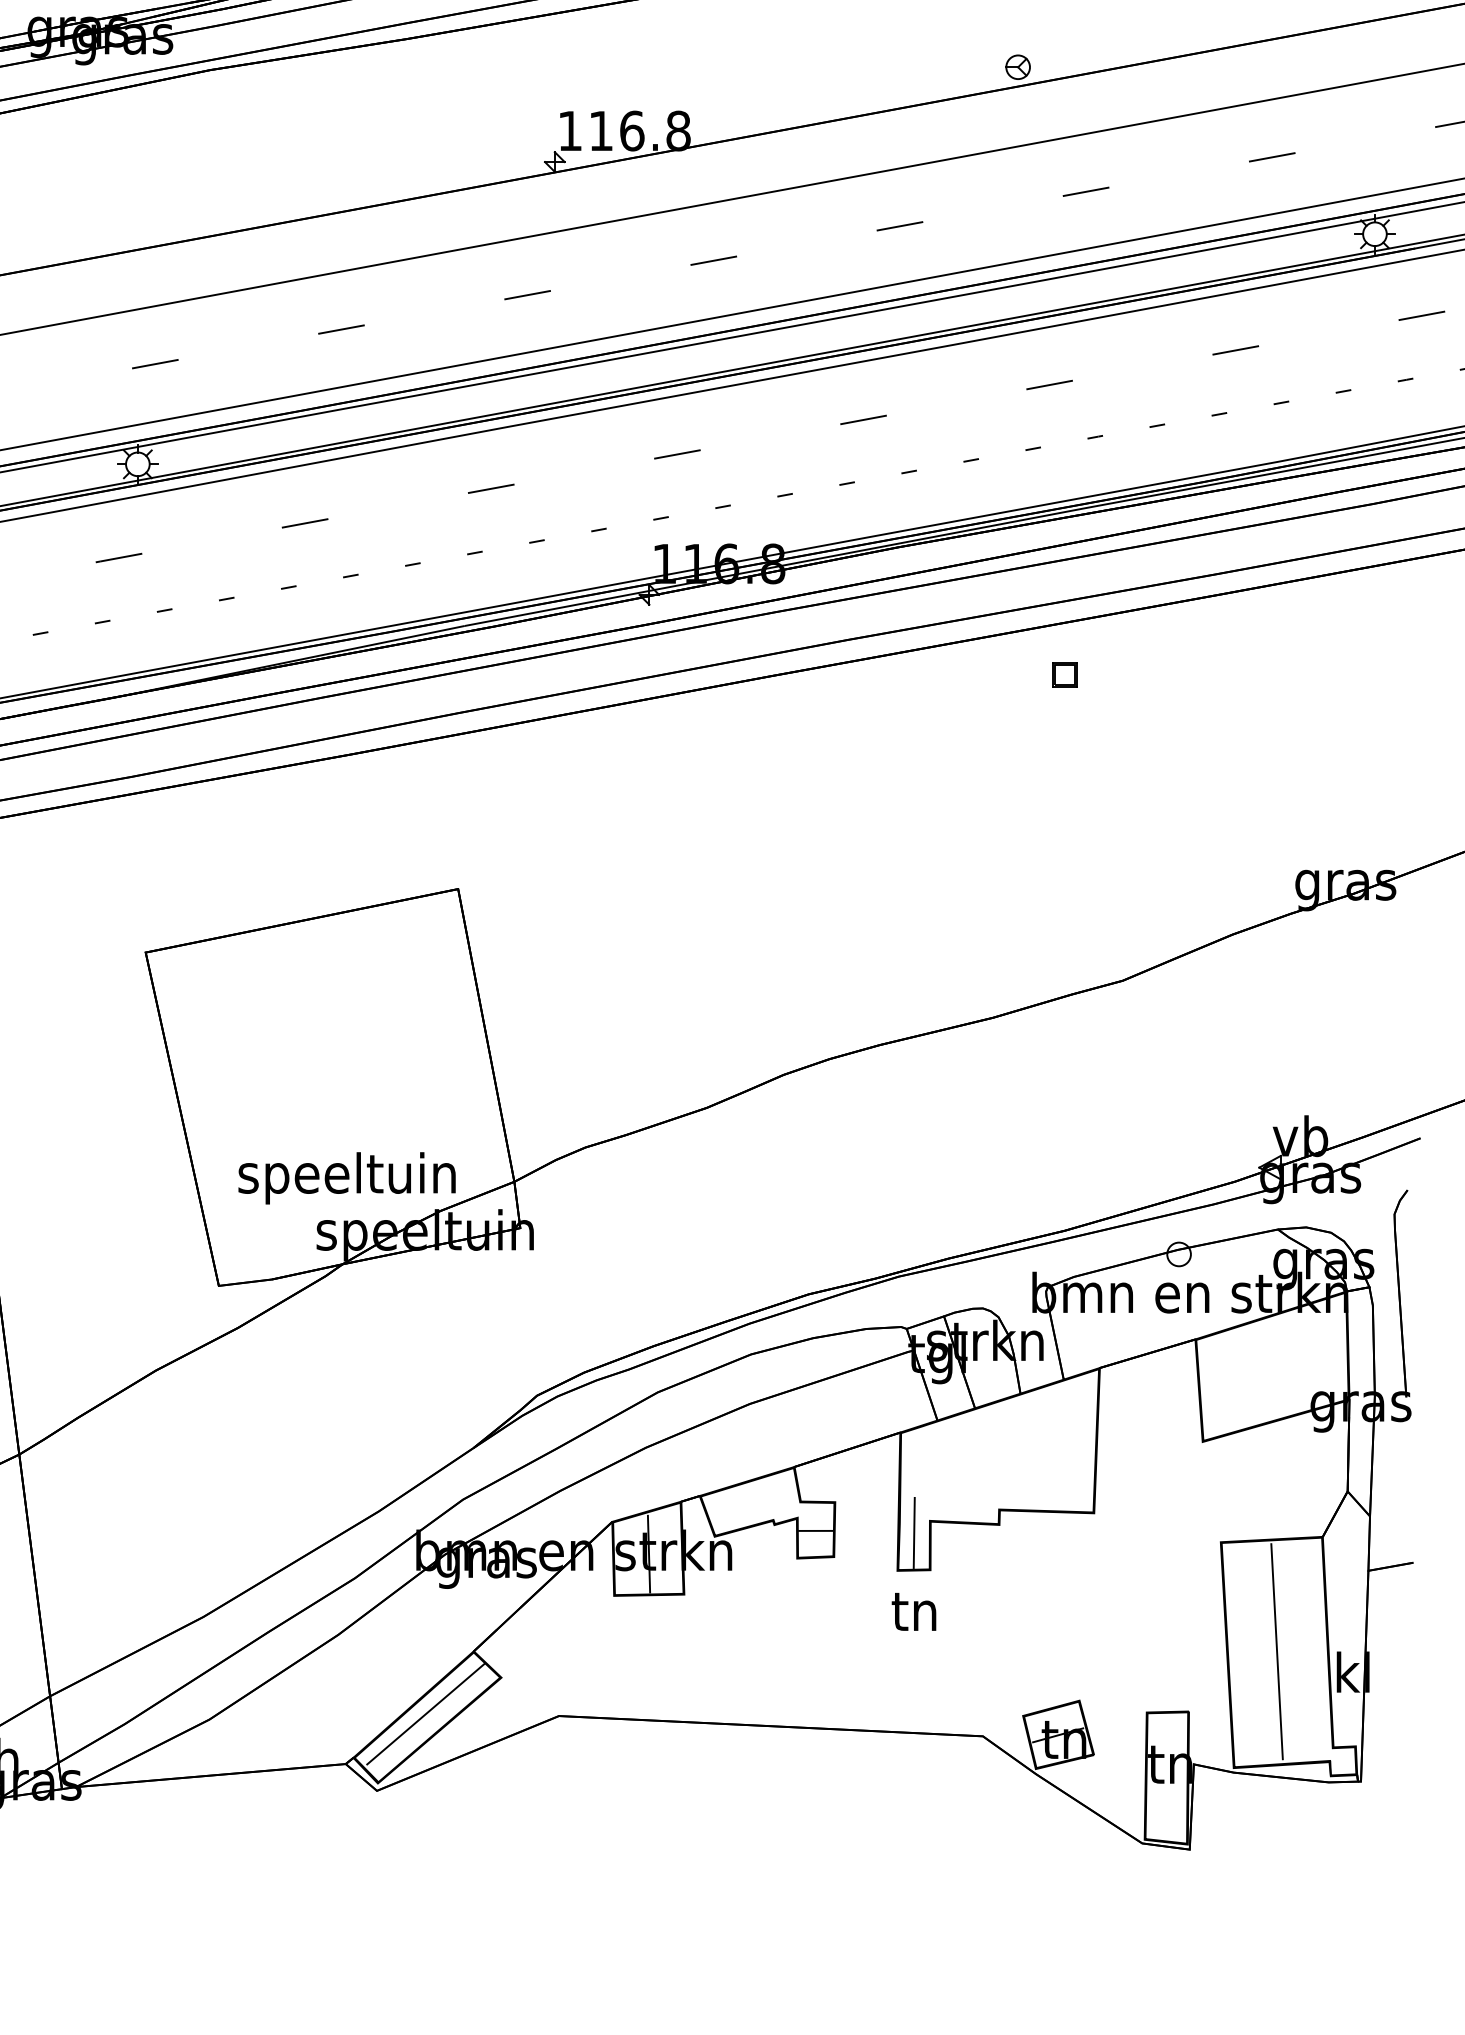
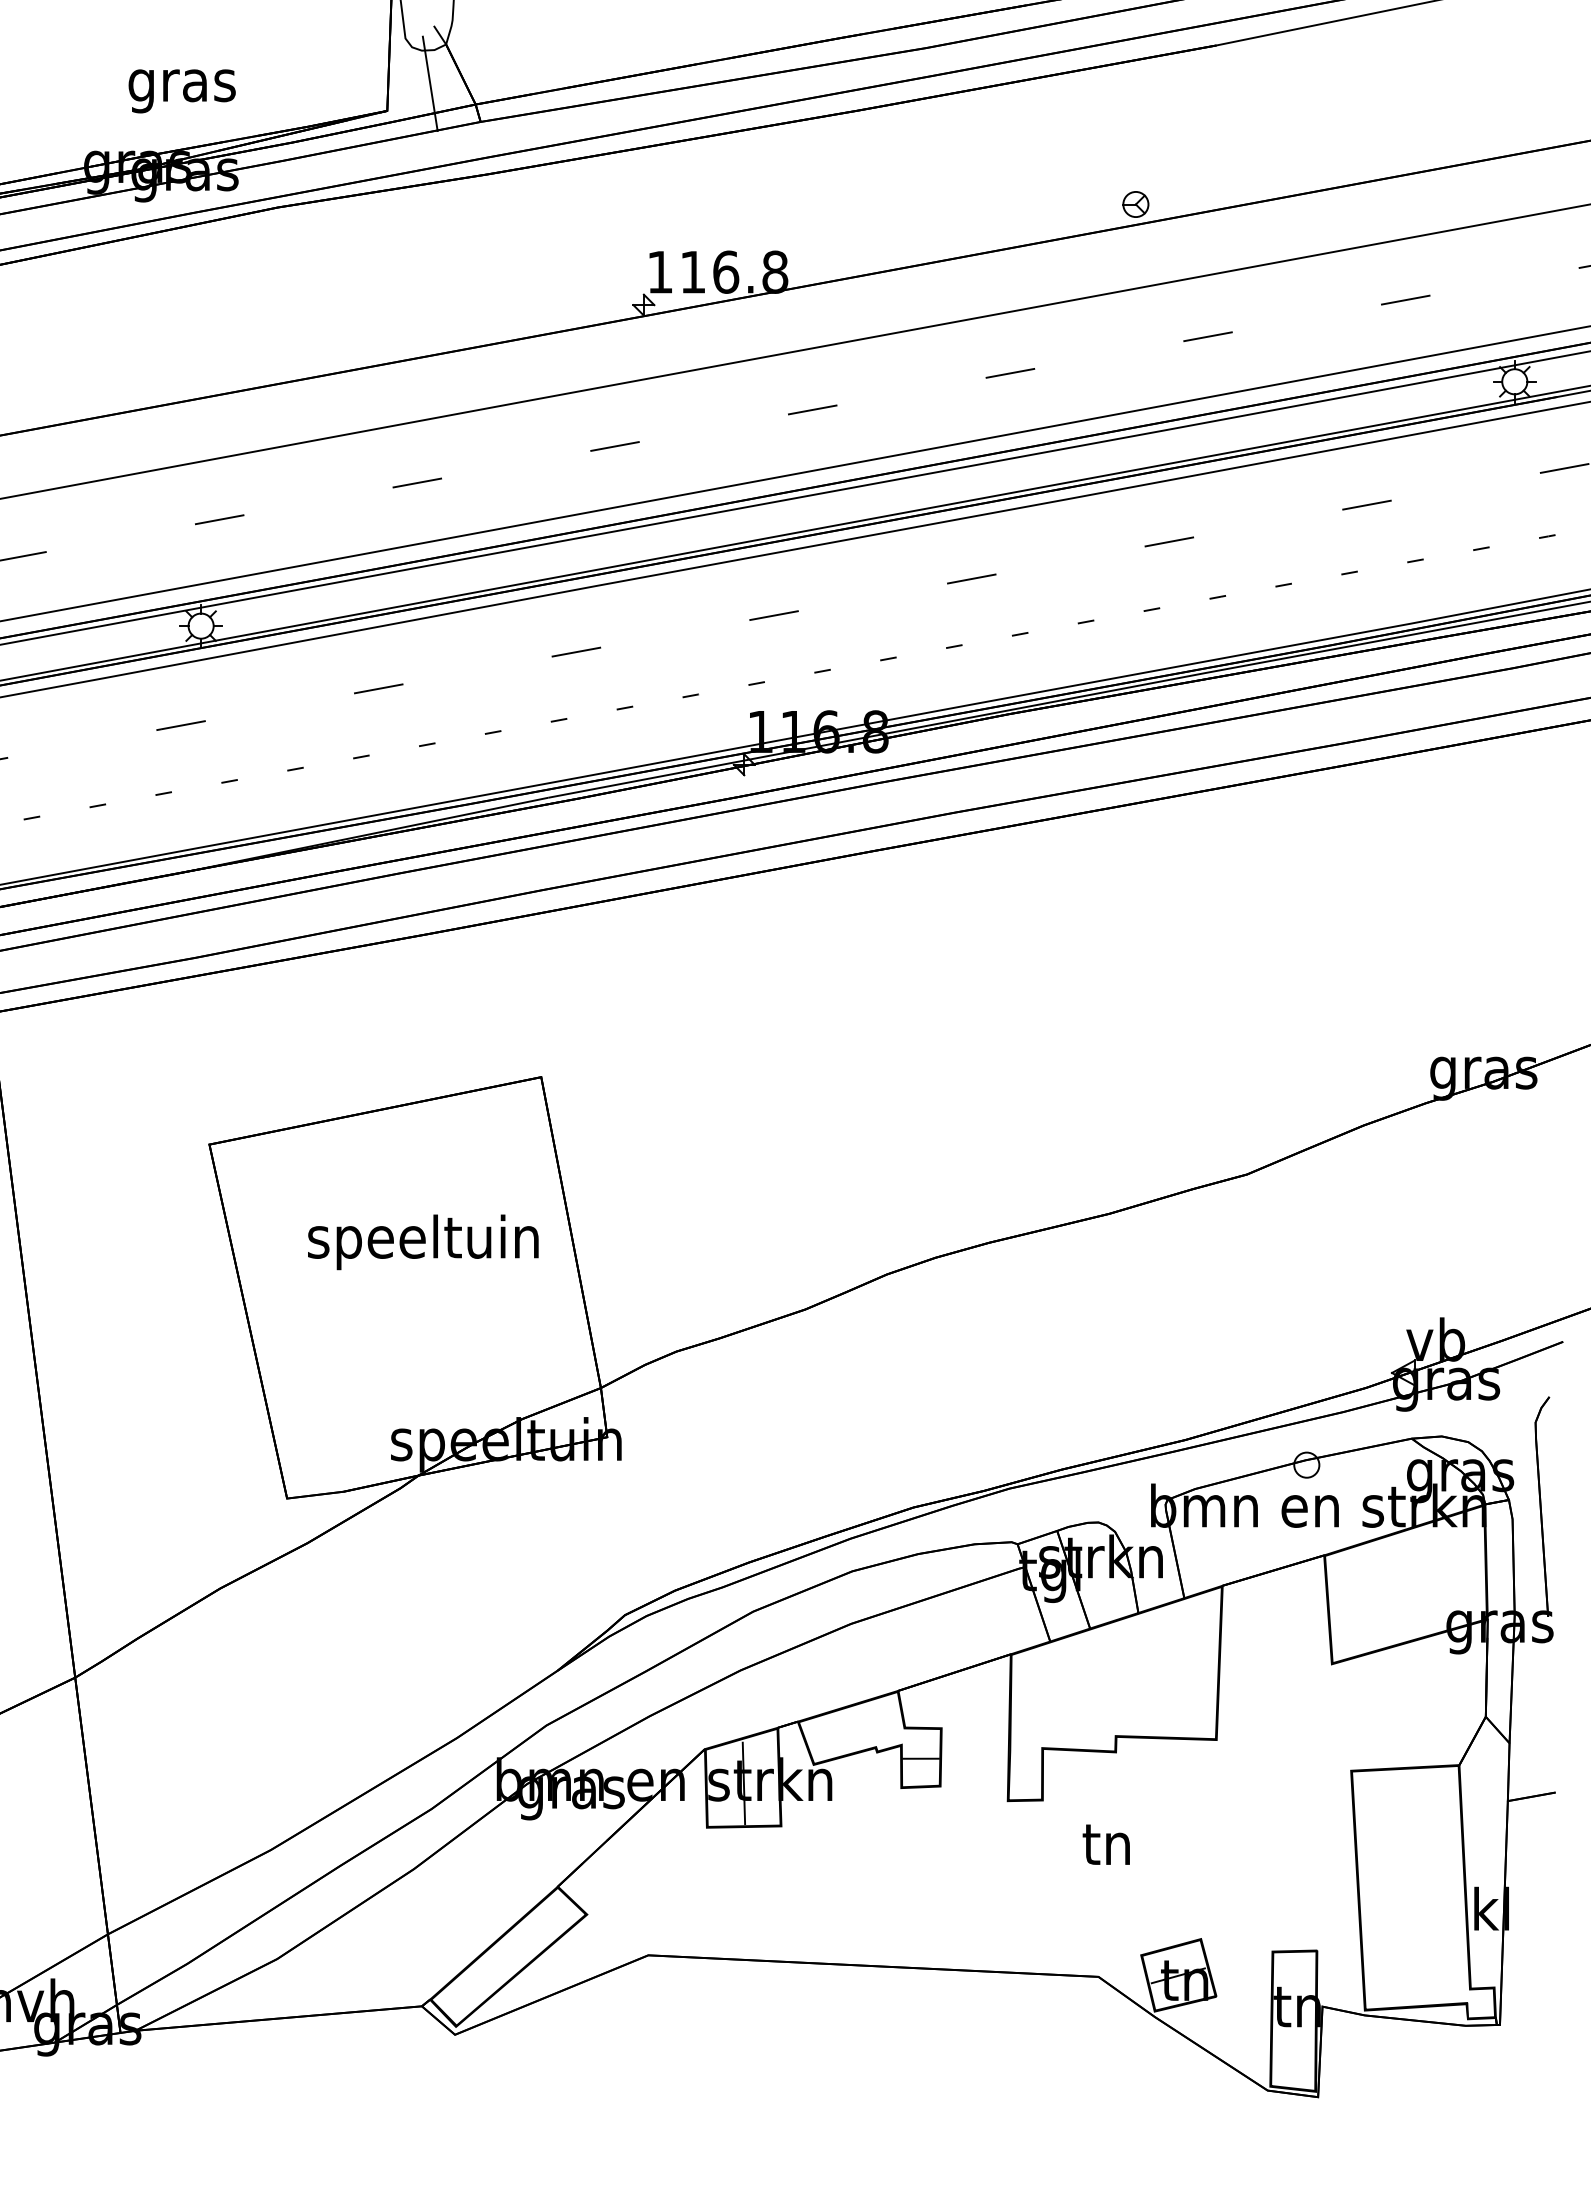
part: (1064, 674) -> (1185, 849), removed
text: (347, 1178) -> (423, 1242), moved
line: (914, 1532) -> (1025, 1760), removed
text: (913, 1611) -> (1105, 1844), moved
line: (1276, 1651) -> (1410, 1886), removed
line: (425, 1713) -> (506, 1952), removed

